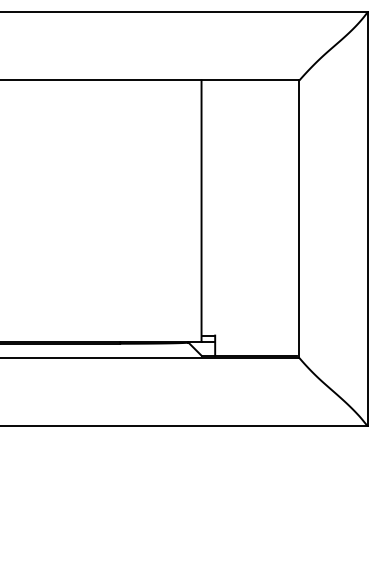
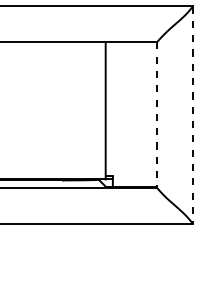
line: (300, 220) -> (157, 115), solid -> dashed
line: (366, 220) -> (192, 115), solid -> dashed

